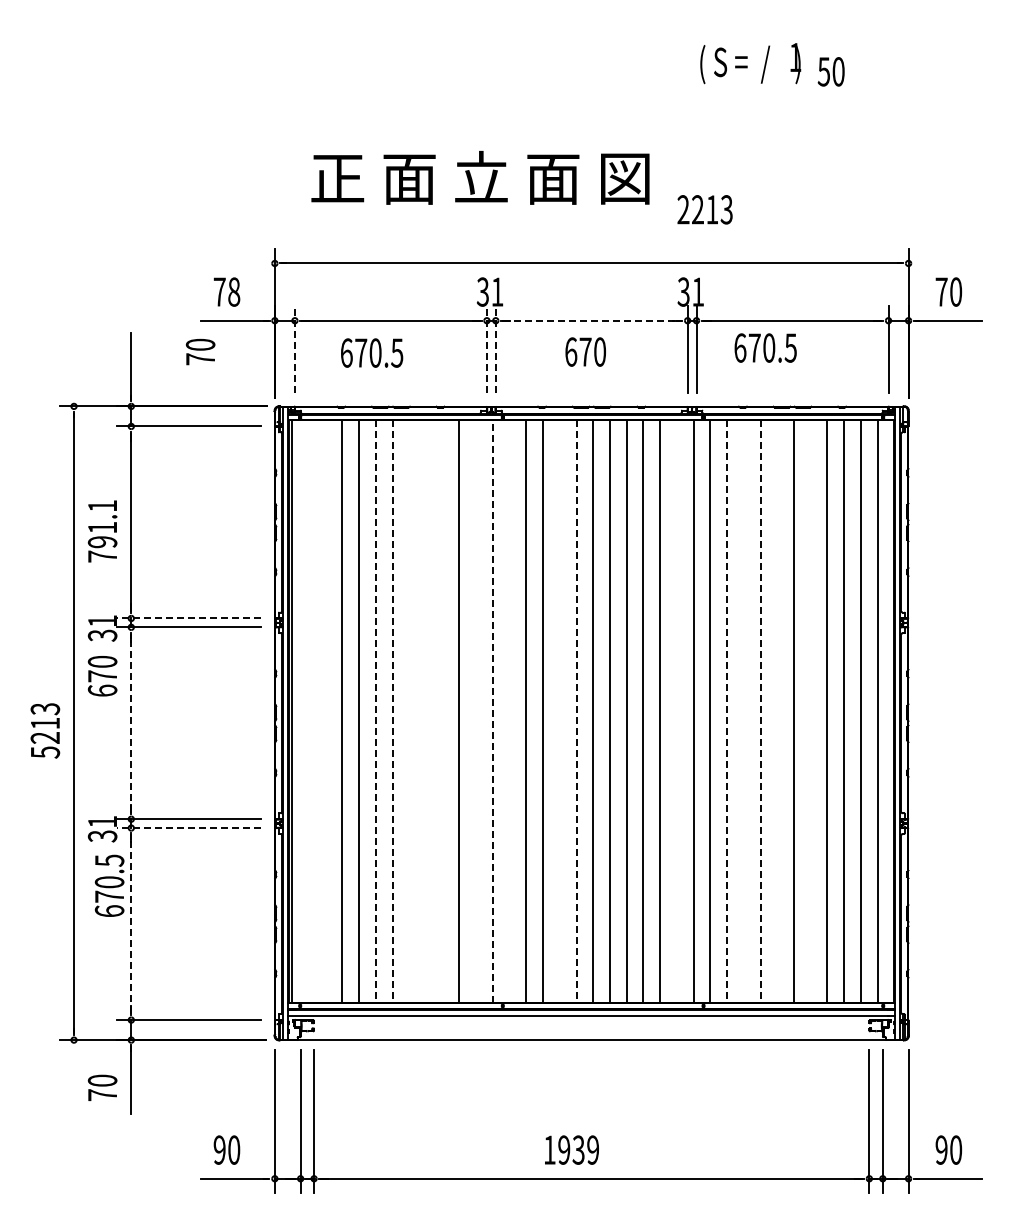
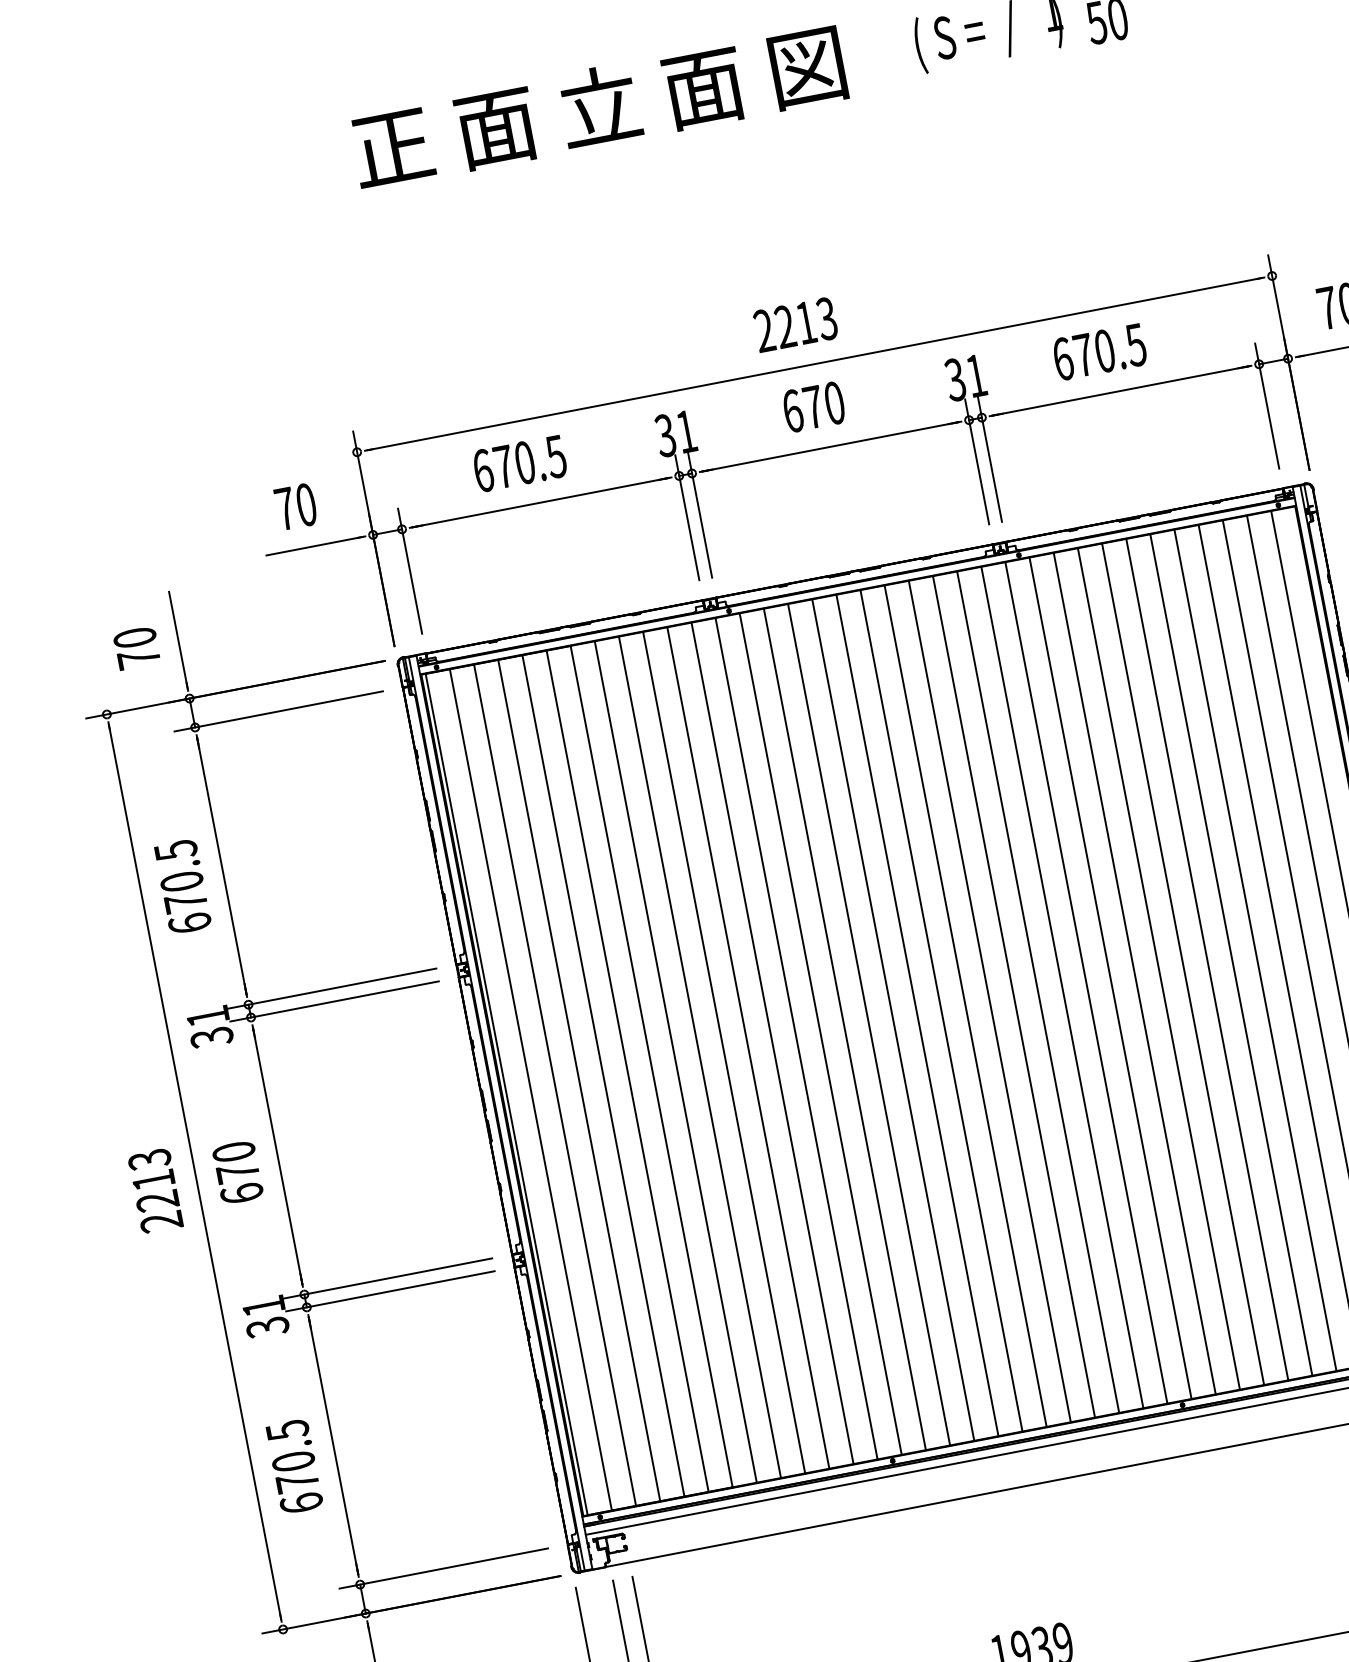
text: (480, 177) -> (598, 106), moved
text: (704, 209) -> (794, 324), moved
text: (234, 291) -> (306, 503), 78 -> 70
line: (591, 320) -> (830, 446), dashed -> solid
text: (765, 347) -> (1099, 351), moved
line: (294, 349) -> (409, 571), dashed -> solid
line: (486, 349) -> (686, 517), dashed -> solid
line: (495, 349) -> (699, 515), dashed -> solid
text: (200, 351) -> (136, 647), moved
text: (585, 351) -> (813, 406), moved
text: (372, 352) -> (520, 462), moved
text: (102, 531) -> (182, 887), 791.1 -> 670.5
line: (188, 618) -> (331, 988), dashed -> solid
text: (102, 676) -> (237, 1173), moved
line: (308, 711) -> (530, 1089), added
line: (325, 711) -> (554, 1085), added
line: (409, 711) -> (676, 1061), added
line: (425, 711) -> (699, 1057), added
line: (442, 711) -> (723, 1052), added
line: (476, 711) -> (772, 1043), added
line: (492, 711) -> (795, 1038), dashed -> solid
line: (509, 711) -> (820, 1033), added
line: (559, 711) -> (892, 1020), added
line: (676, 711) -> (1061, 987), added
line: (743, 711) -> (1158, 968), added
line: (777, 711) -> (1207, 959), added
line: (810, 711) -> (1255, 950), added
line: (375, 712) -> (627, 1072), dashed -> solid
line: (392, 712) -> (651, 1067), dashed -> solid
line: (576, 712) -> (917, 1016), dashed -> solid
line: (727, 712) -> (1135, 974), dashed -> solid
line: (760, 712) -> (1183, 965), dashed -> solid
line: (131, 723) -> (278, 1156), dashed -> solid
text: (45, 752) -> (161, 1222), 5213 -> 2213
line: (188, 828) -> (389, 1292), dashed -> solid
text: (109, 885) -> (294, 1466), moved
line: (131, 924) -> (333, 1446), dashed -> solid

